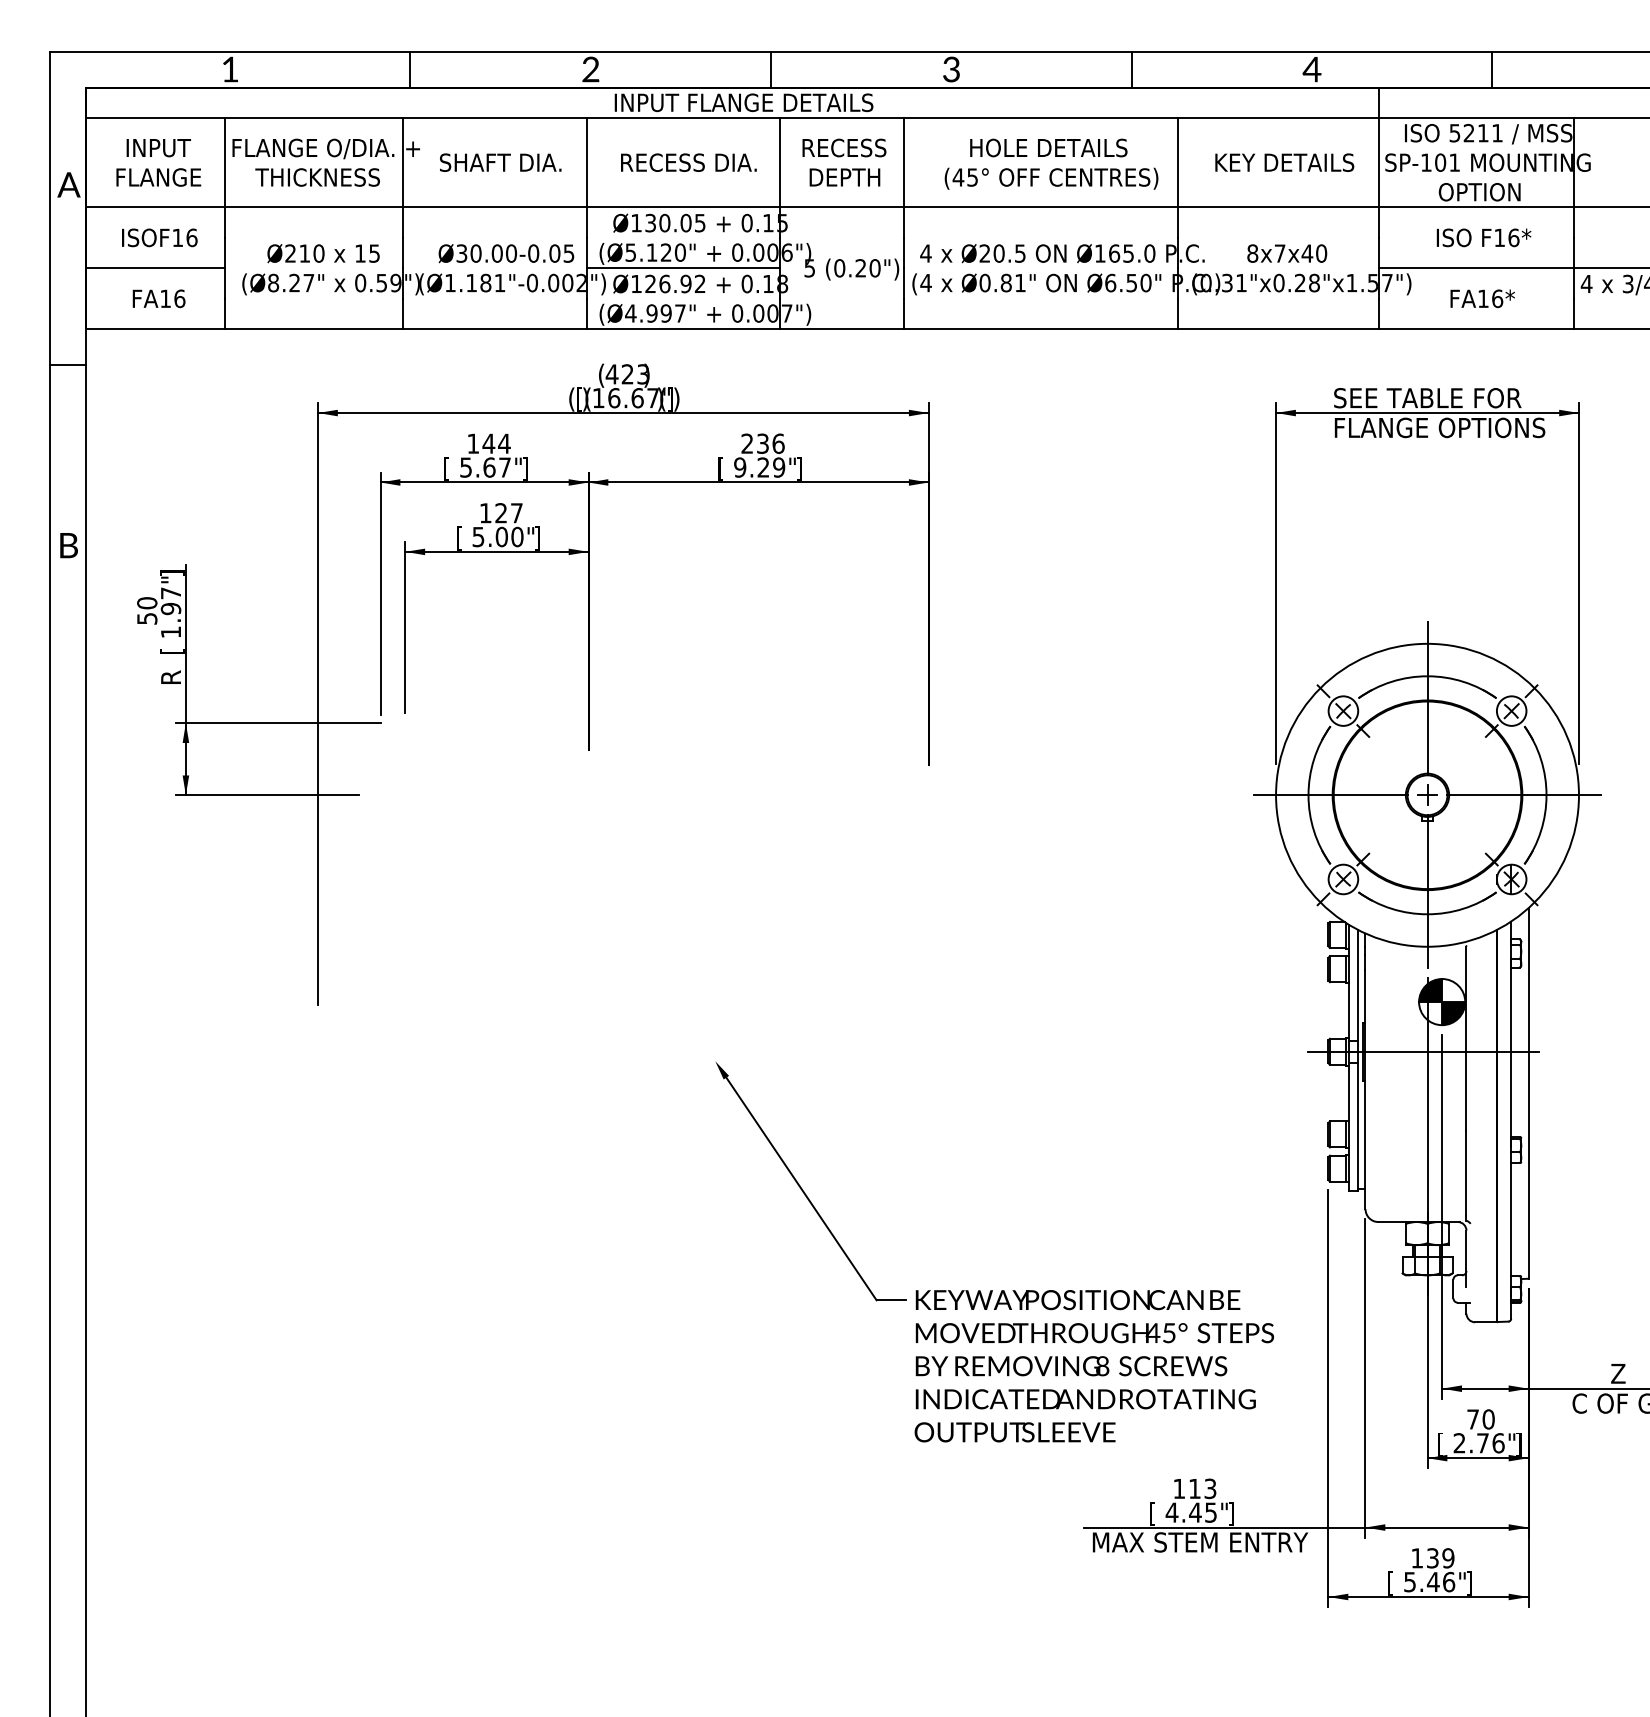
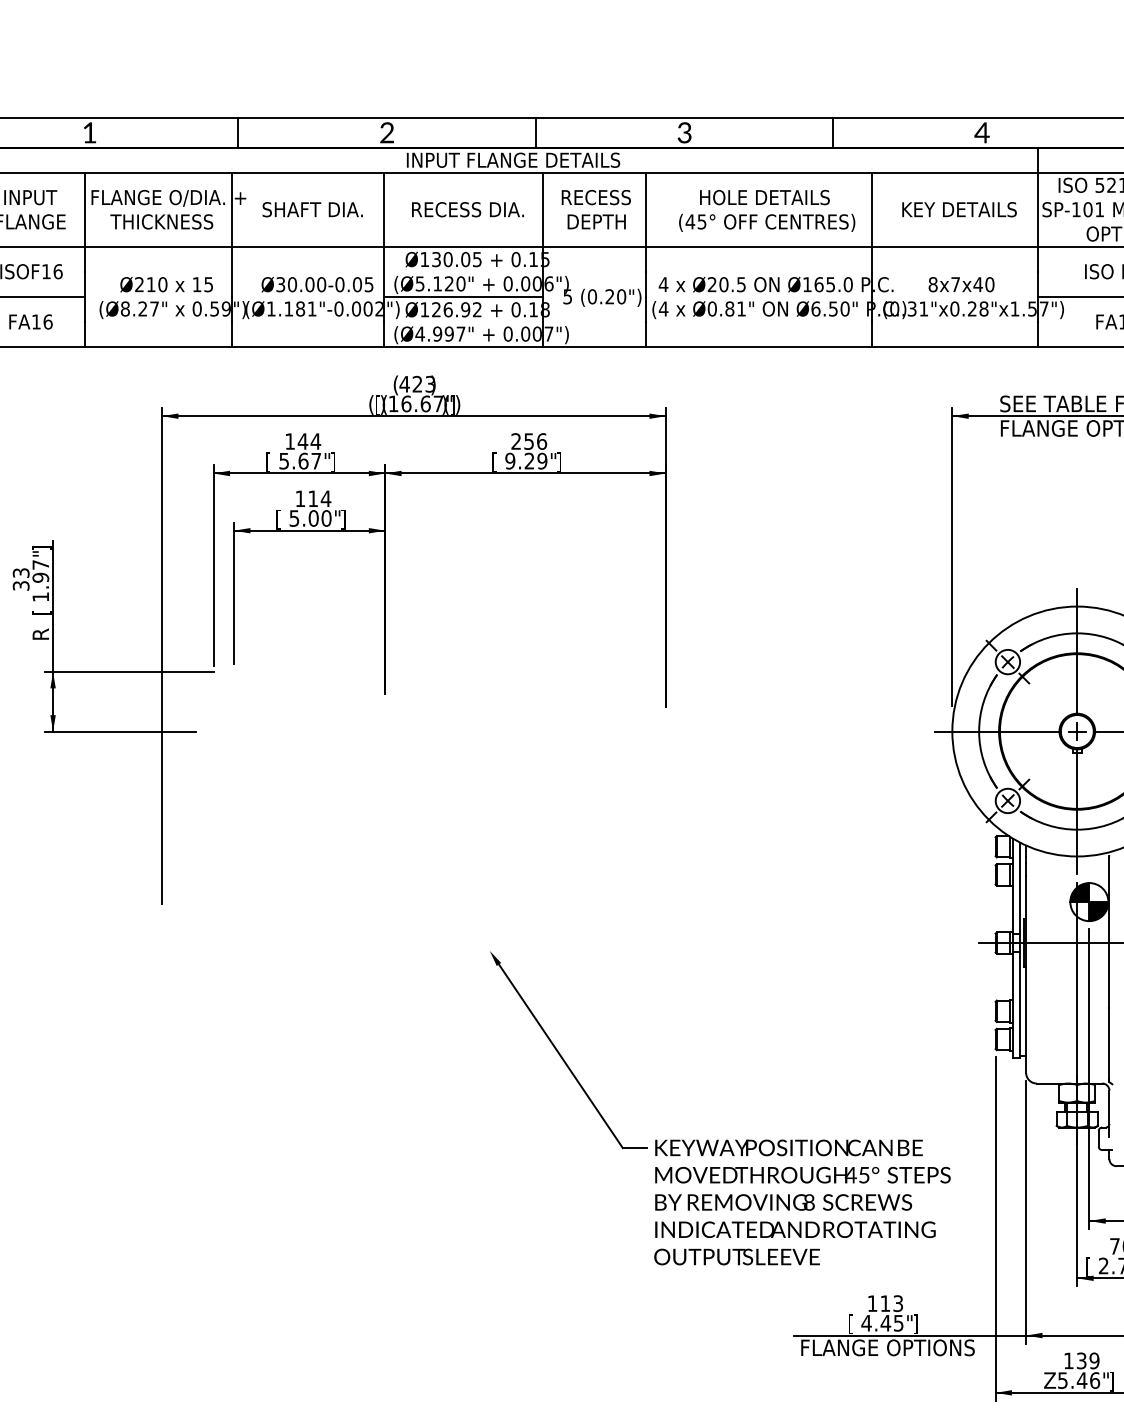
text: (762, 443) -> (528, 441), 236 -> 256
text: (509, 513) -> (320, 499), 127 -> 114
text: (147, 610) -> (21, 579), 50 -> 33
text: (1201, 1542) -> (890, 1347), MAX STEM ENTRY -> FLANGE OPTIONS
text: (1394, 1583) -> (1050, 1381), [ -> Z

